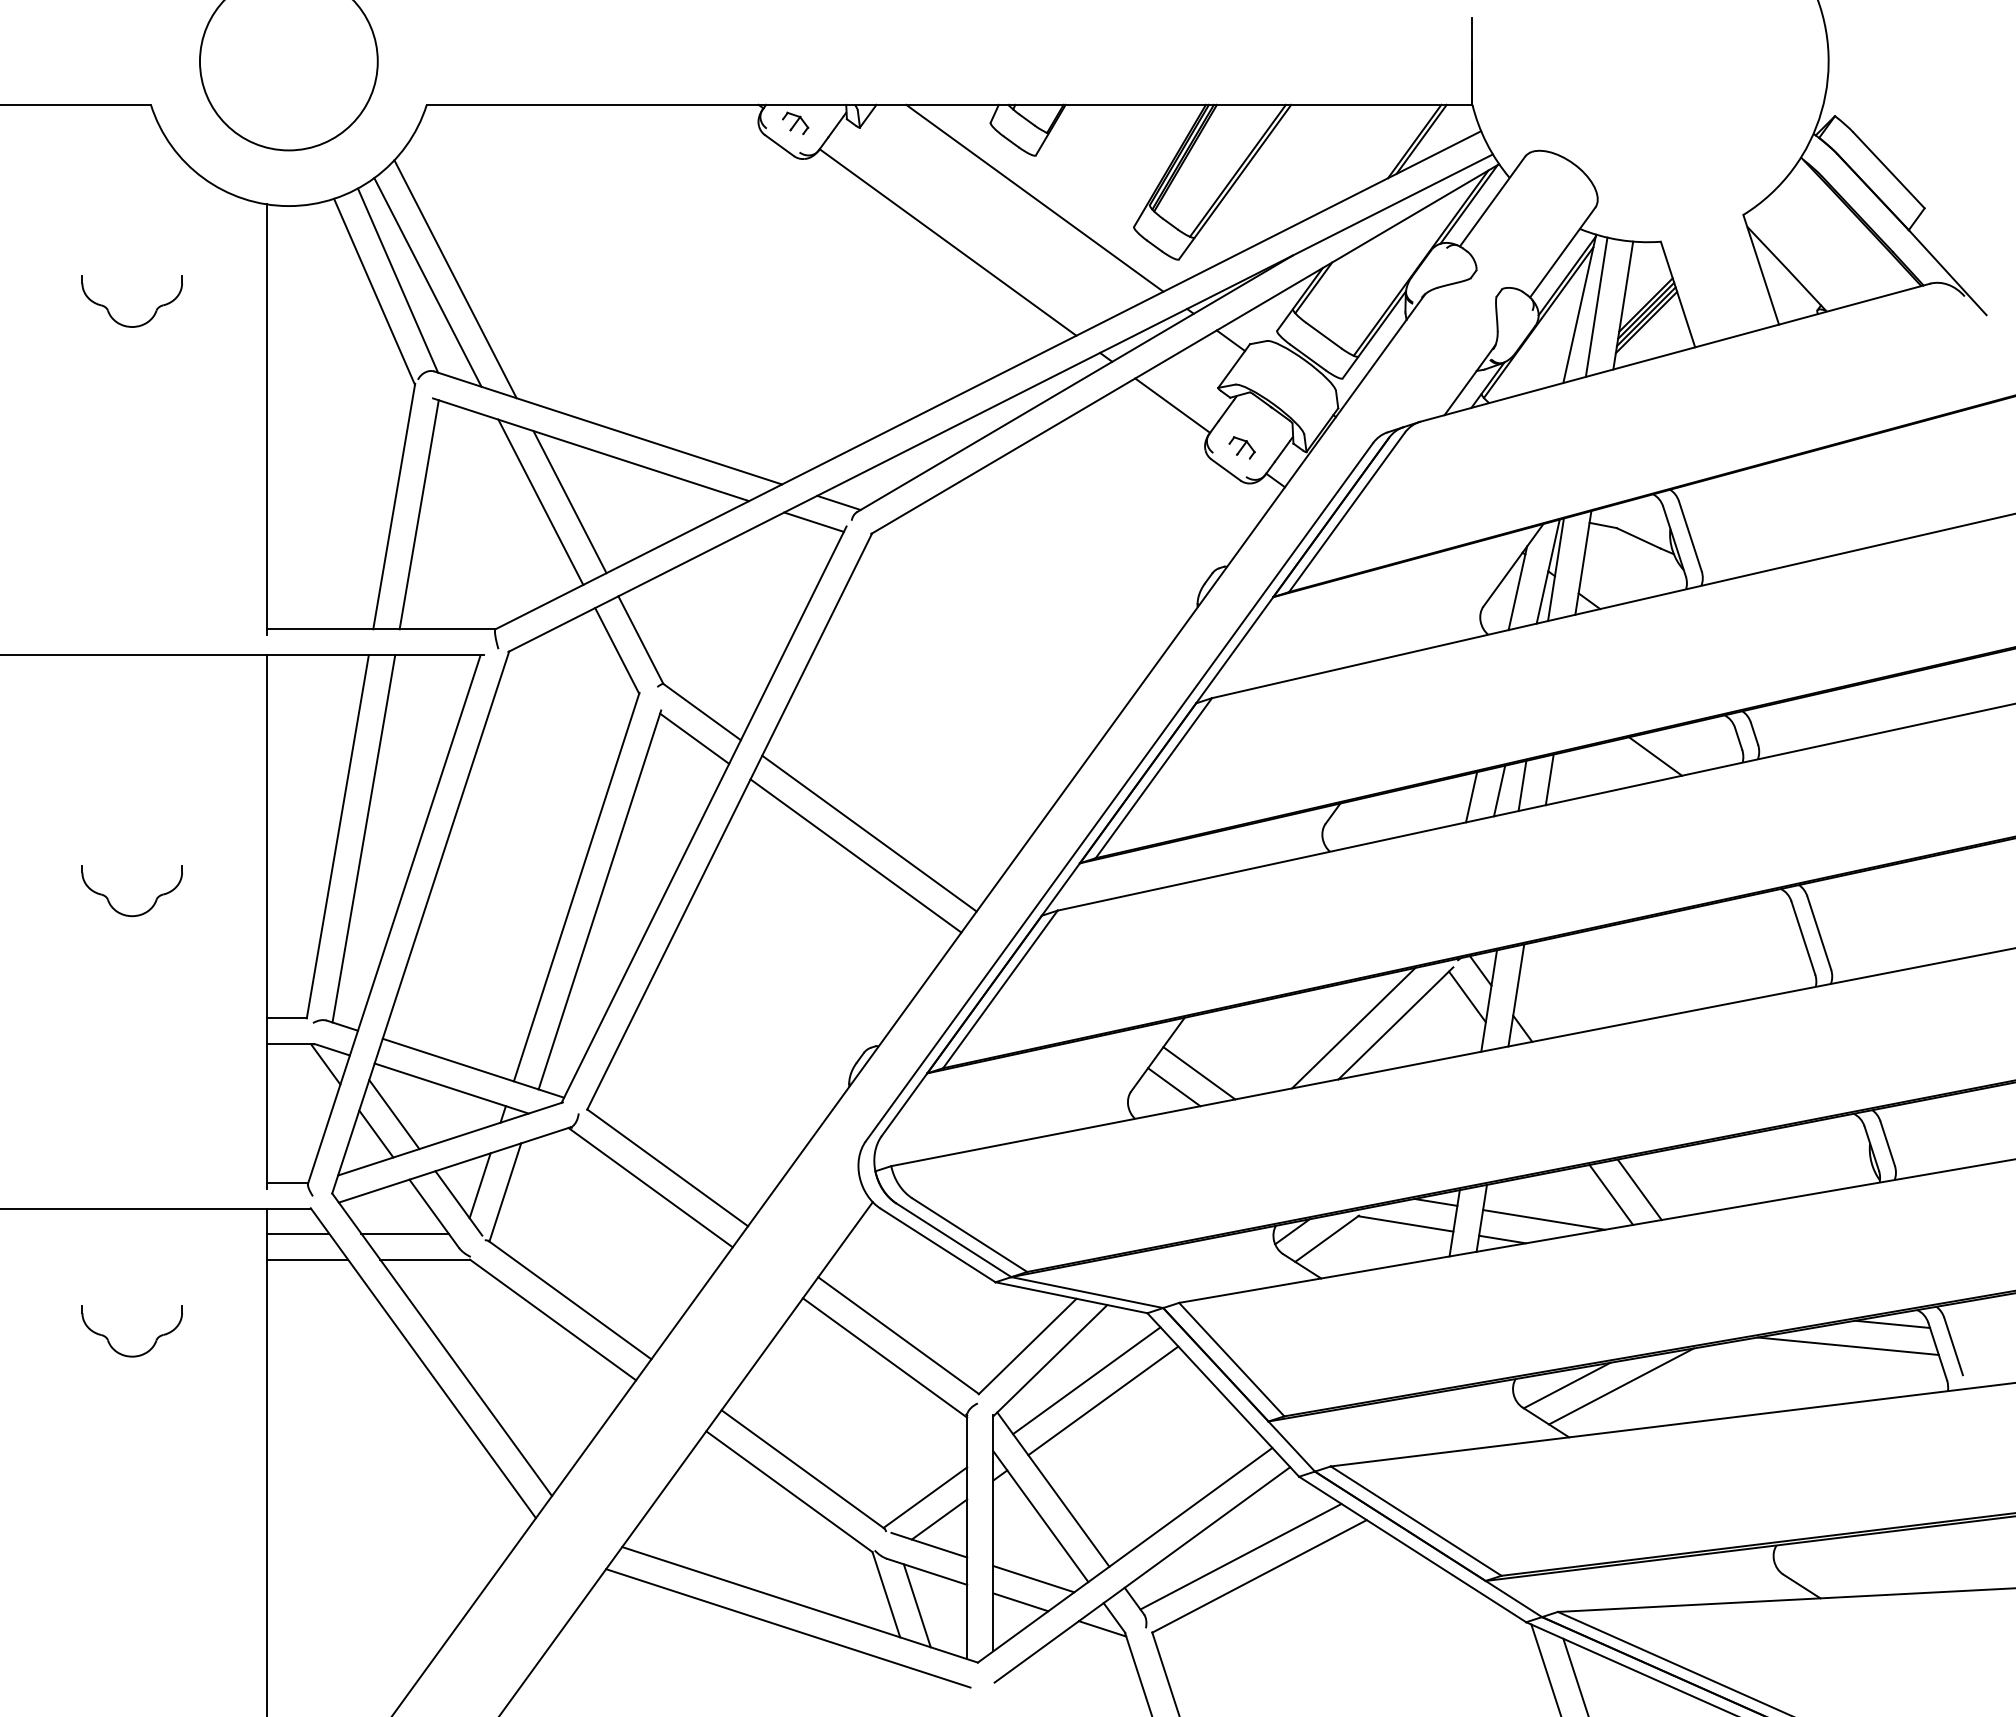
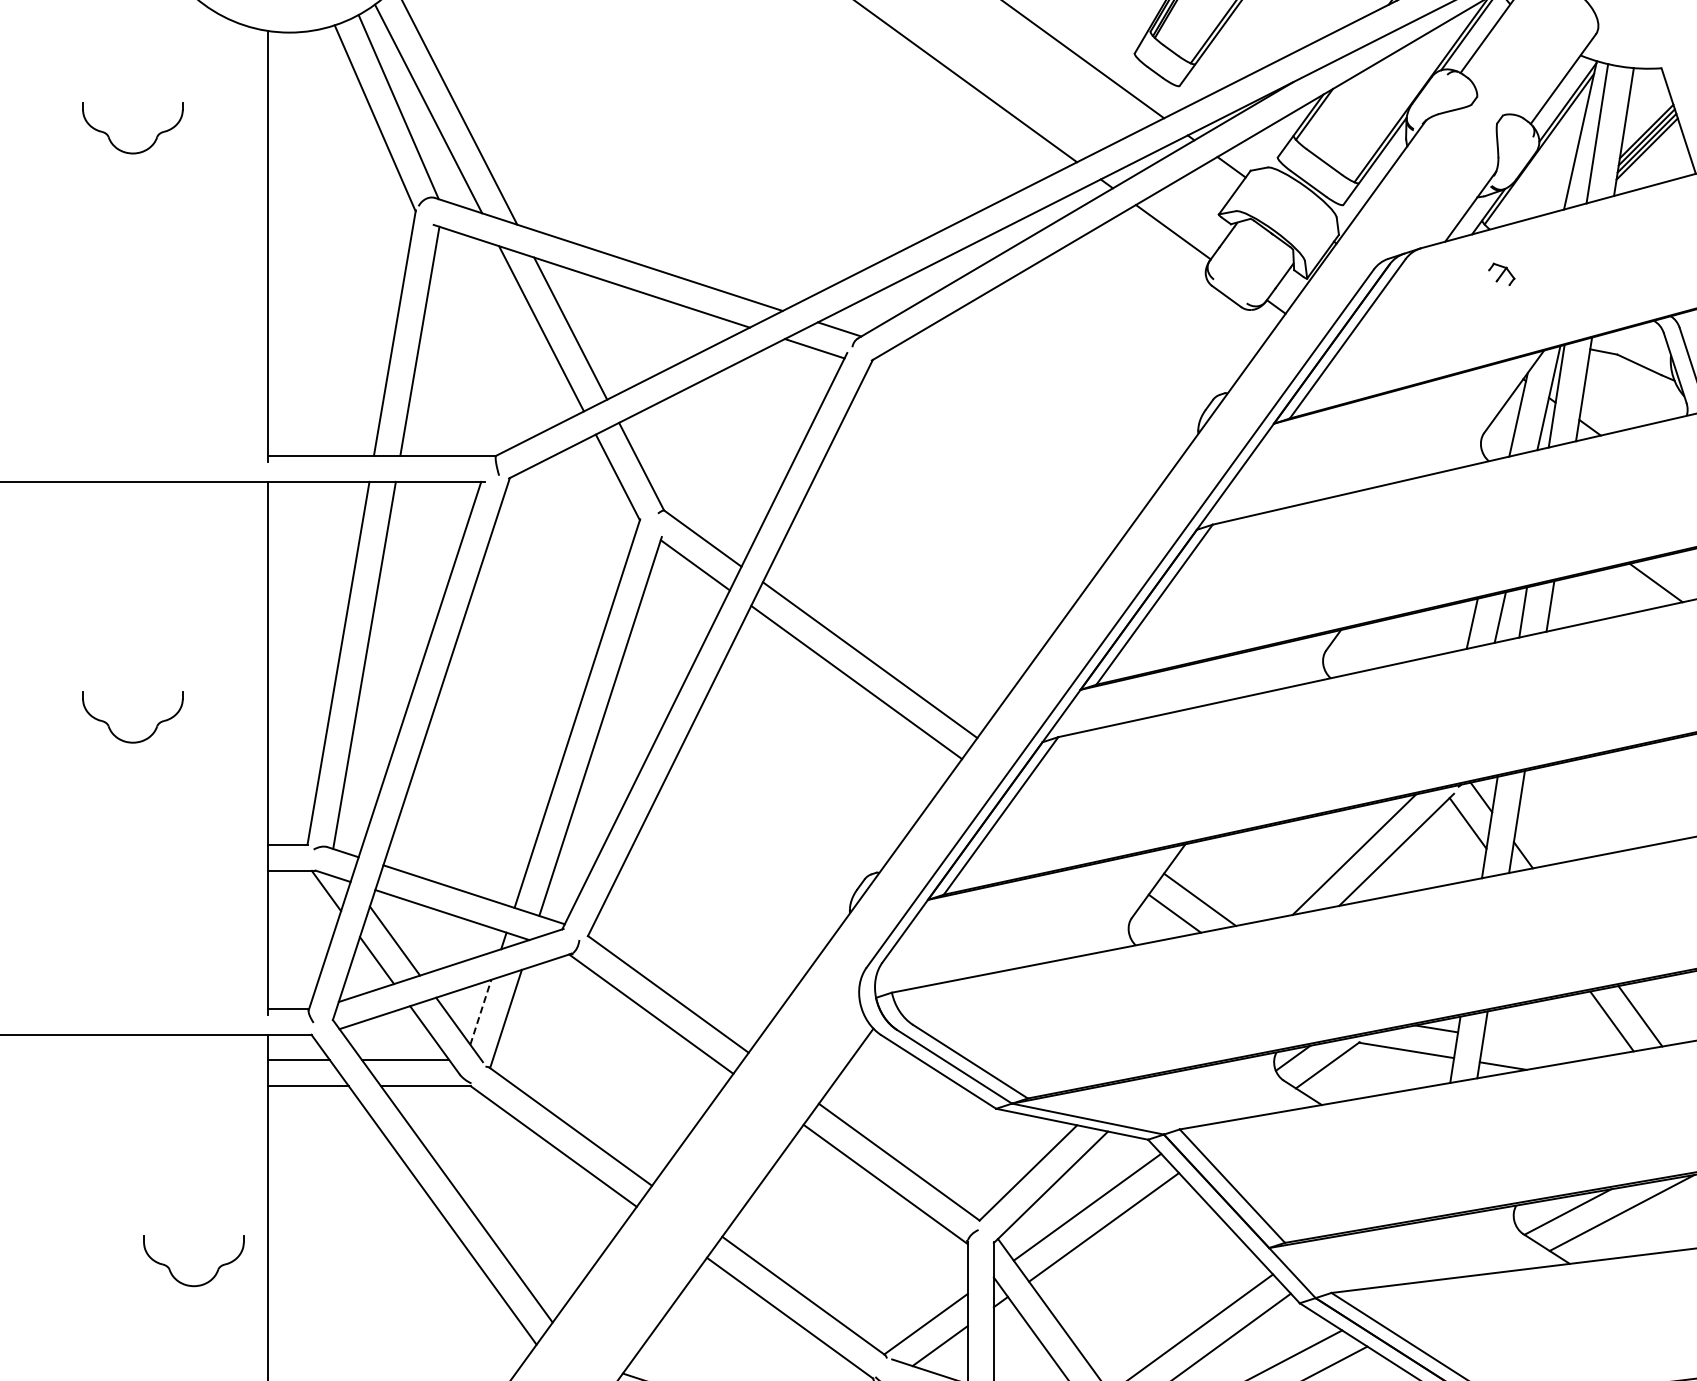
part: (1241, 447) -> (1501, 274), moved
line: (480, 1185) -> (481, 1012), solid -> dashed
line: (1544, 1219) -> (1545, 1046), removed
part: (122, 1353) -> (184, 1283), moved

